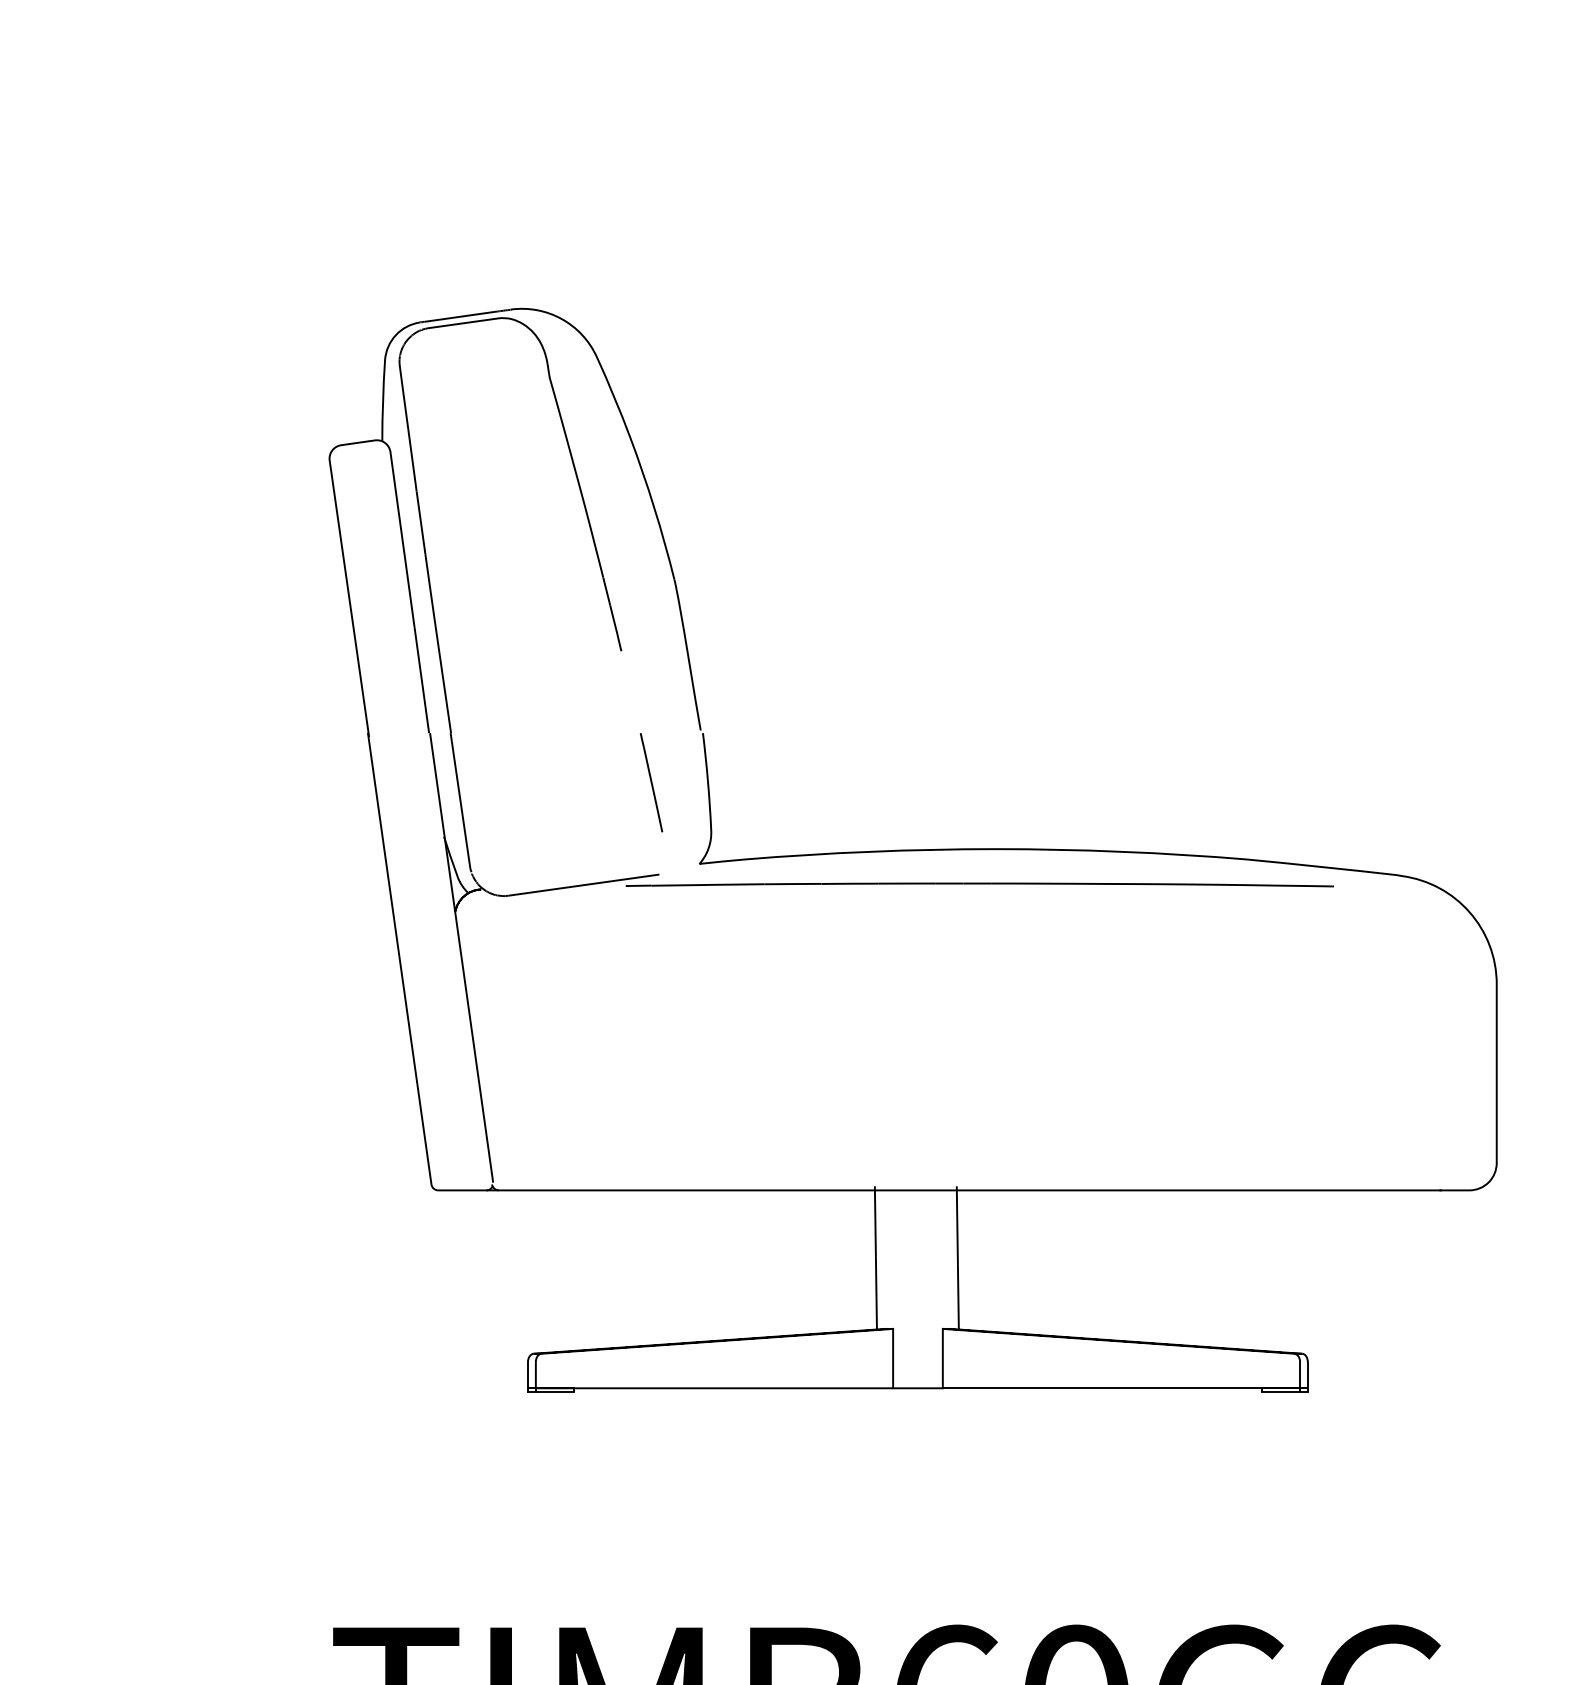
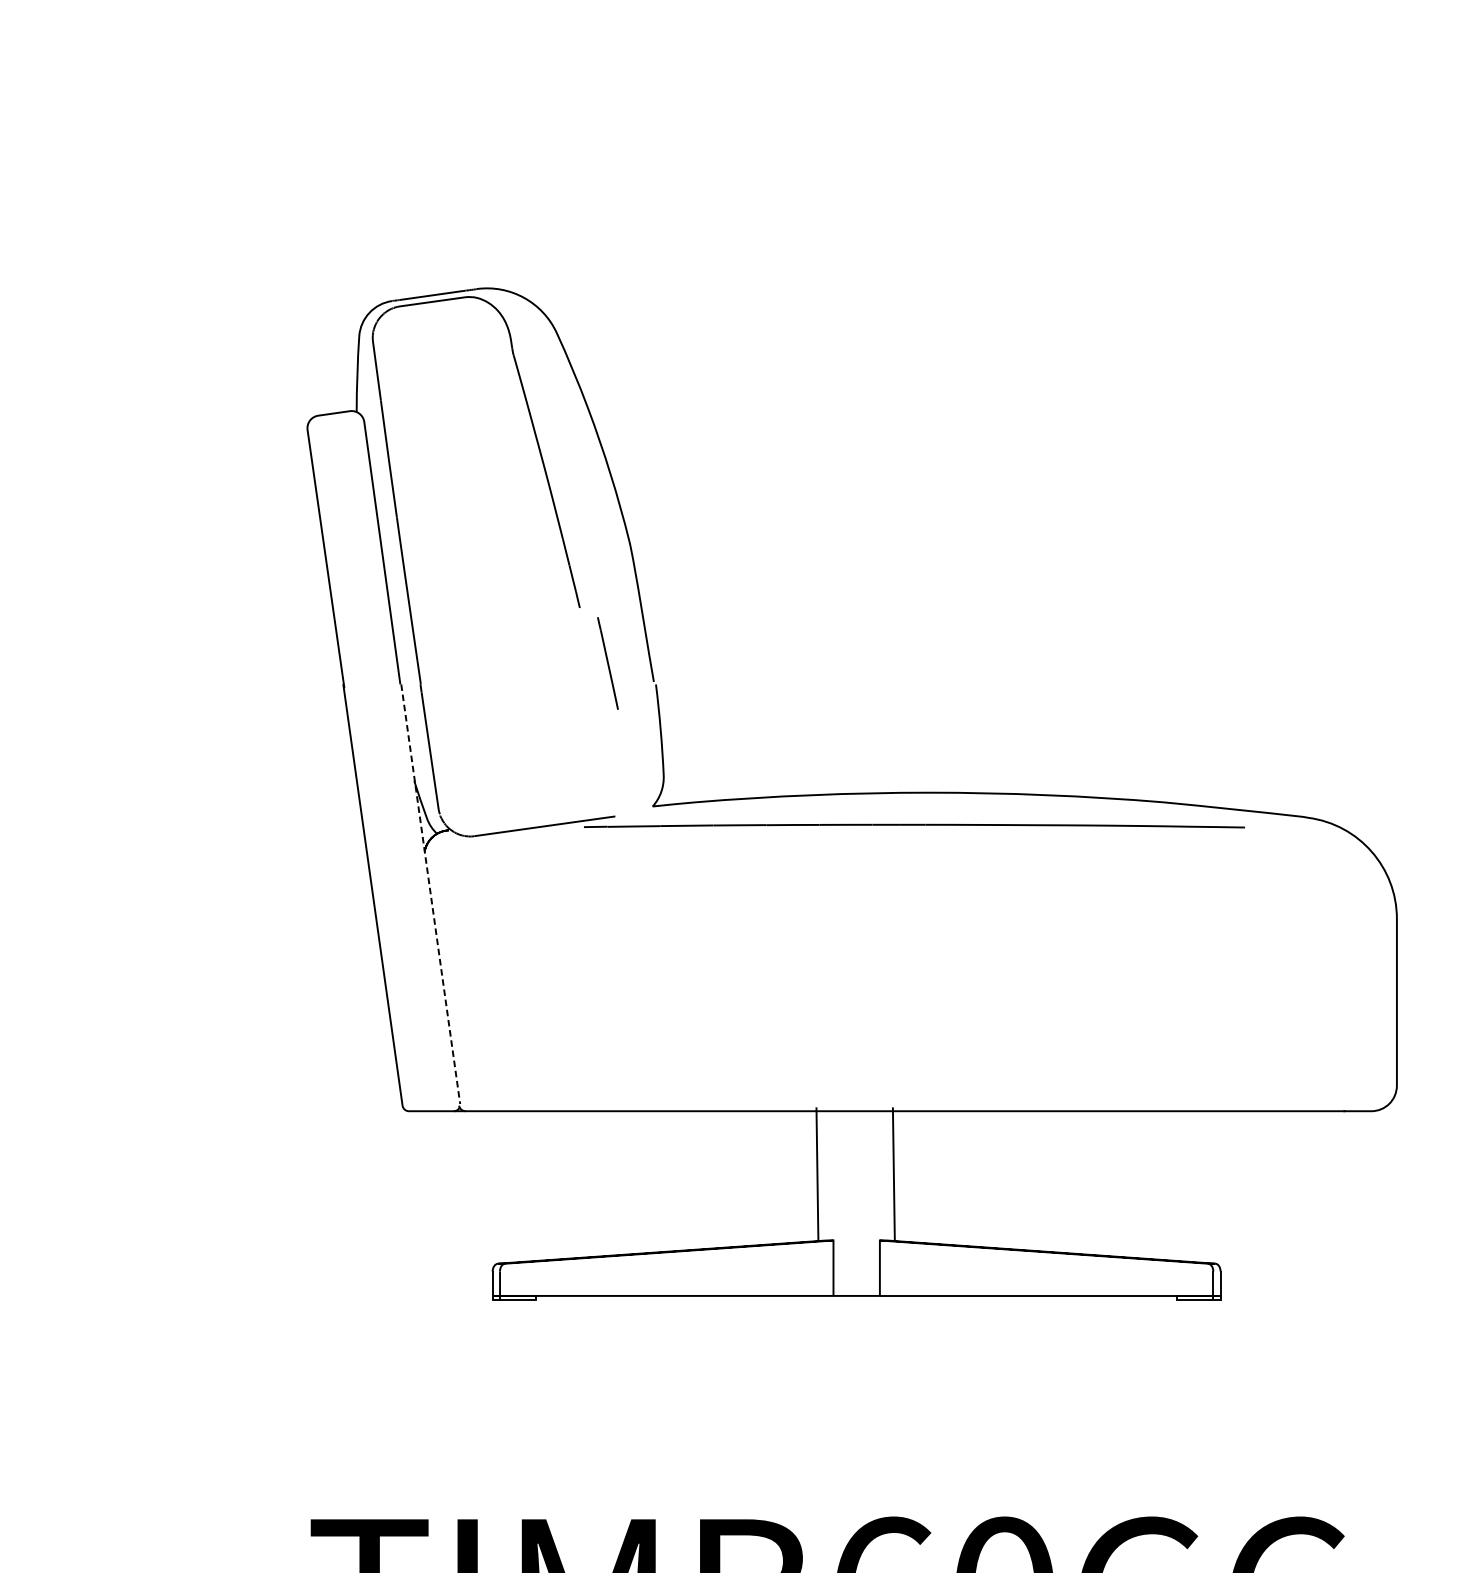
line: (651, 782) -> (607, 663), moved
line: (461, 957) -> (430, 893), solid -> dashed

